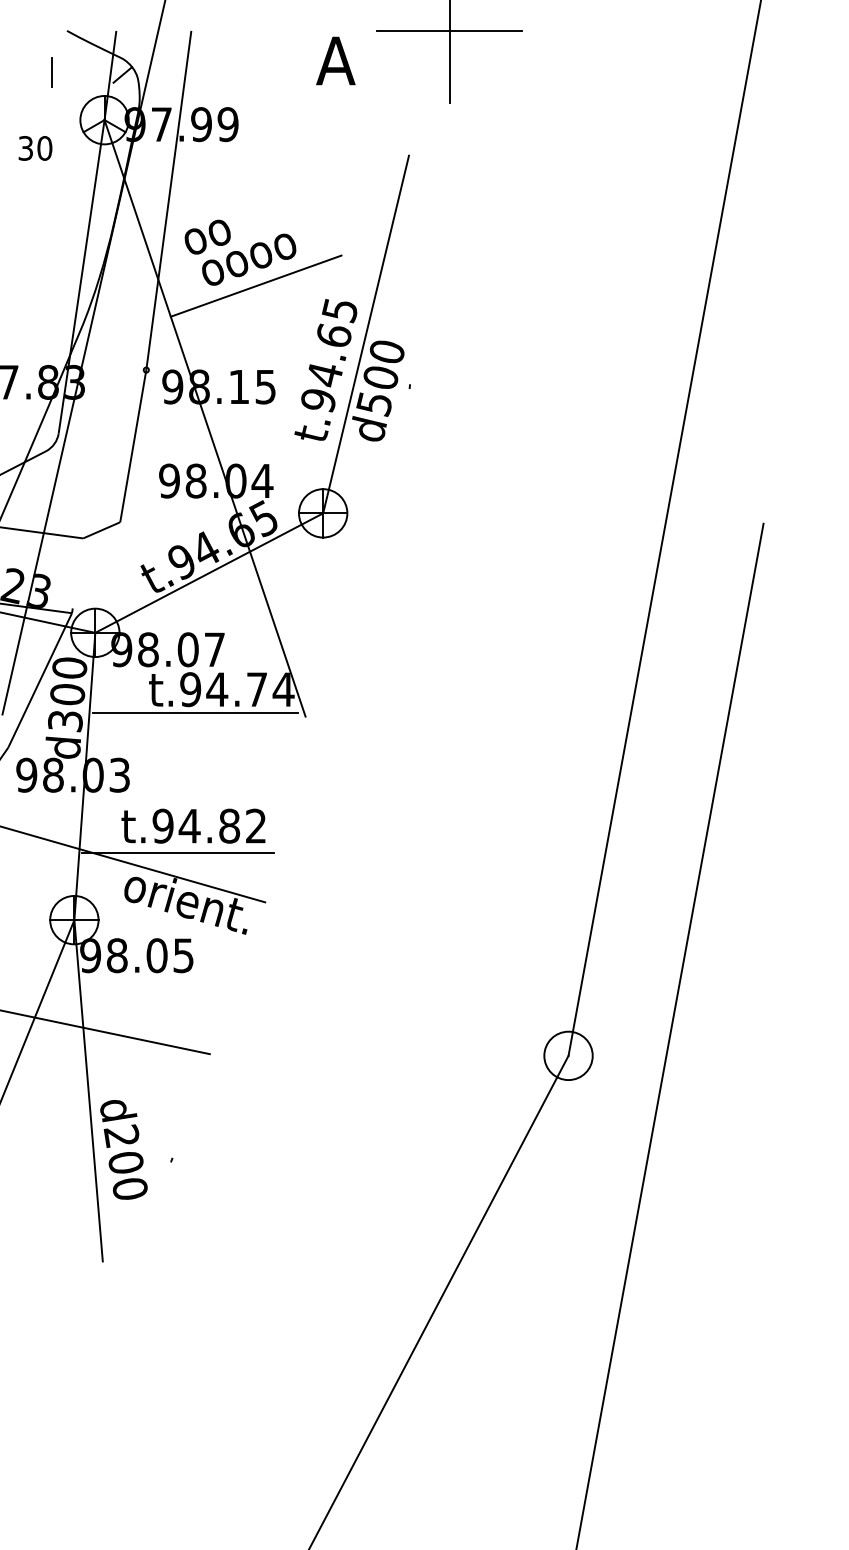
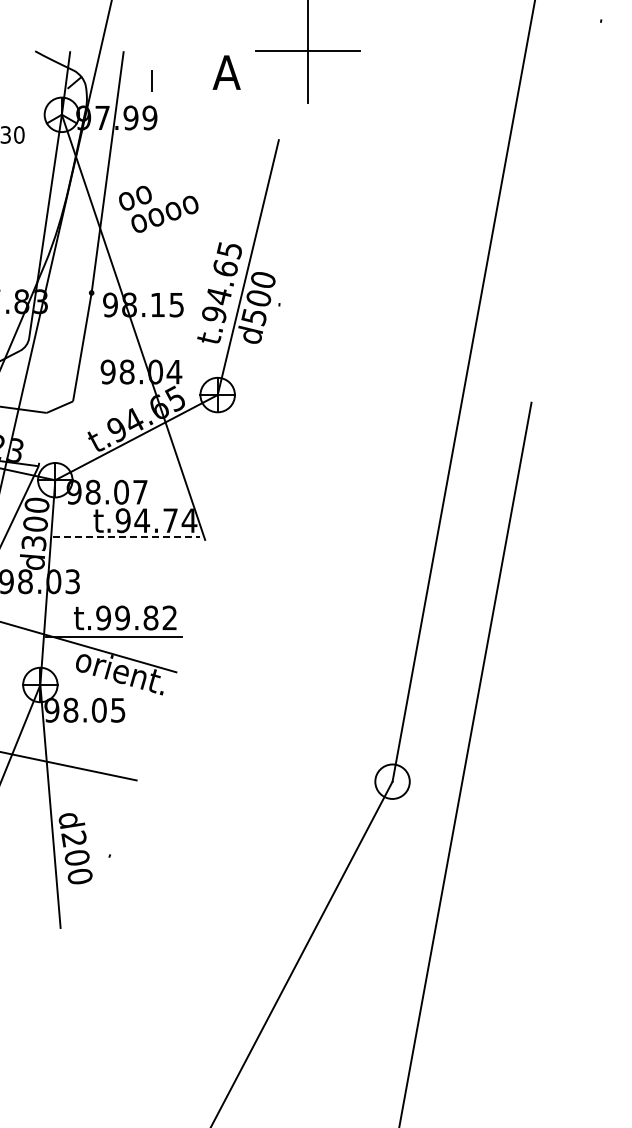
line: (50, 71) -> (151, 80), moved
line: (255, 285) -> (169, 232), removed
line: (196, 713) -> (127, 537), solid -> dashed
text: (189, 825) -> (122, 617), t.94.82 -> t.99.82

